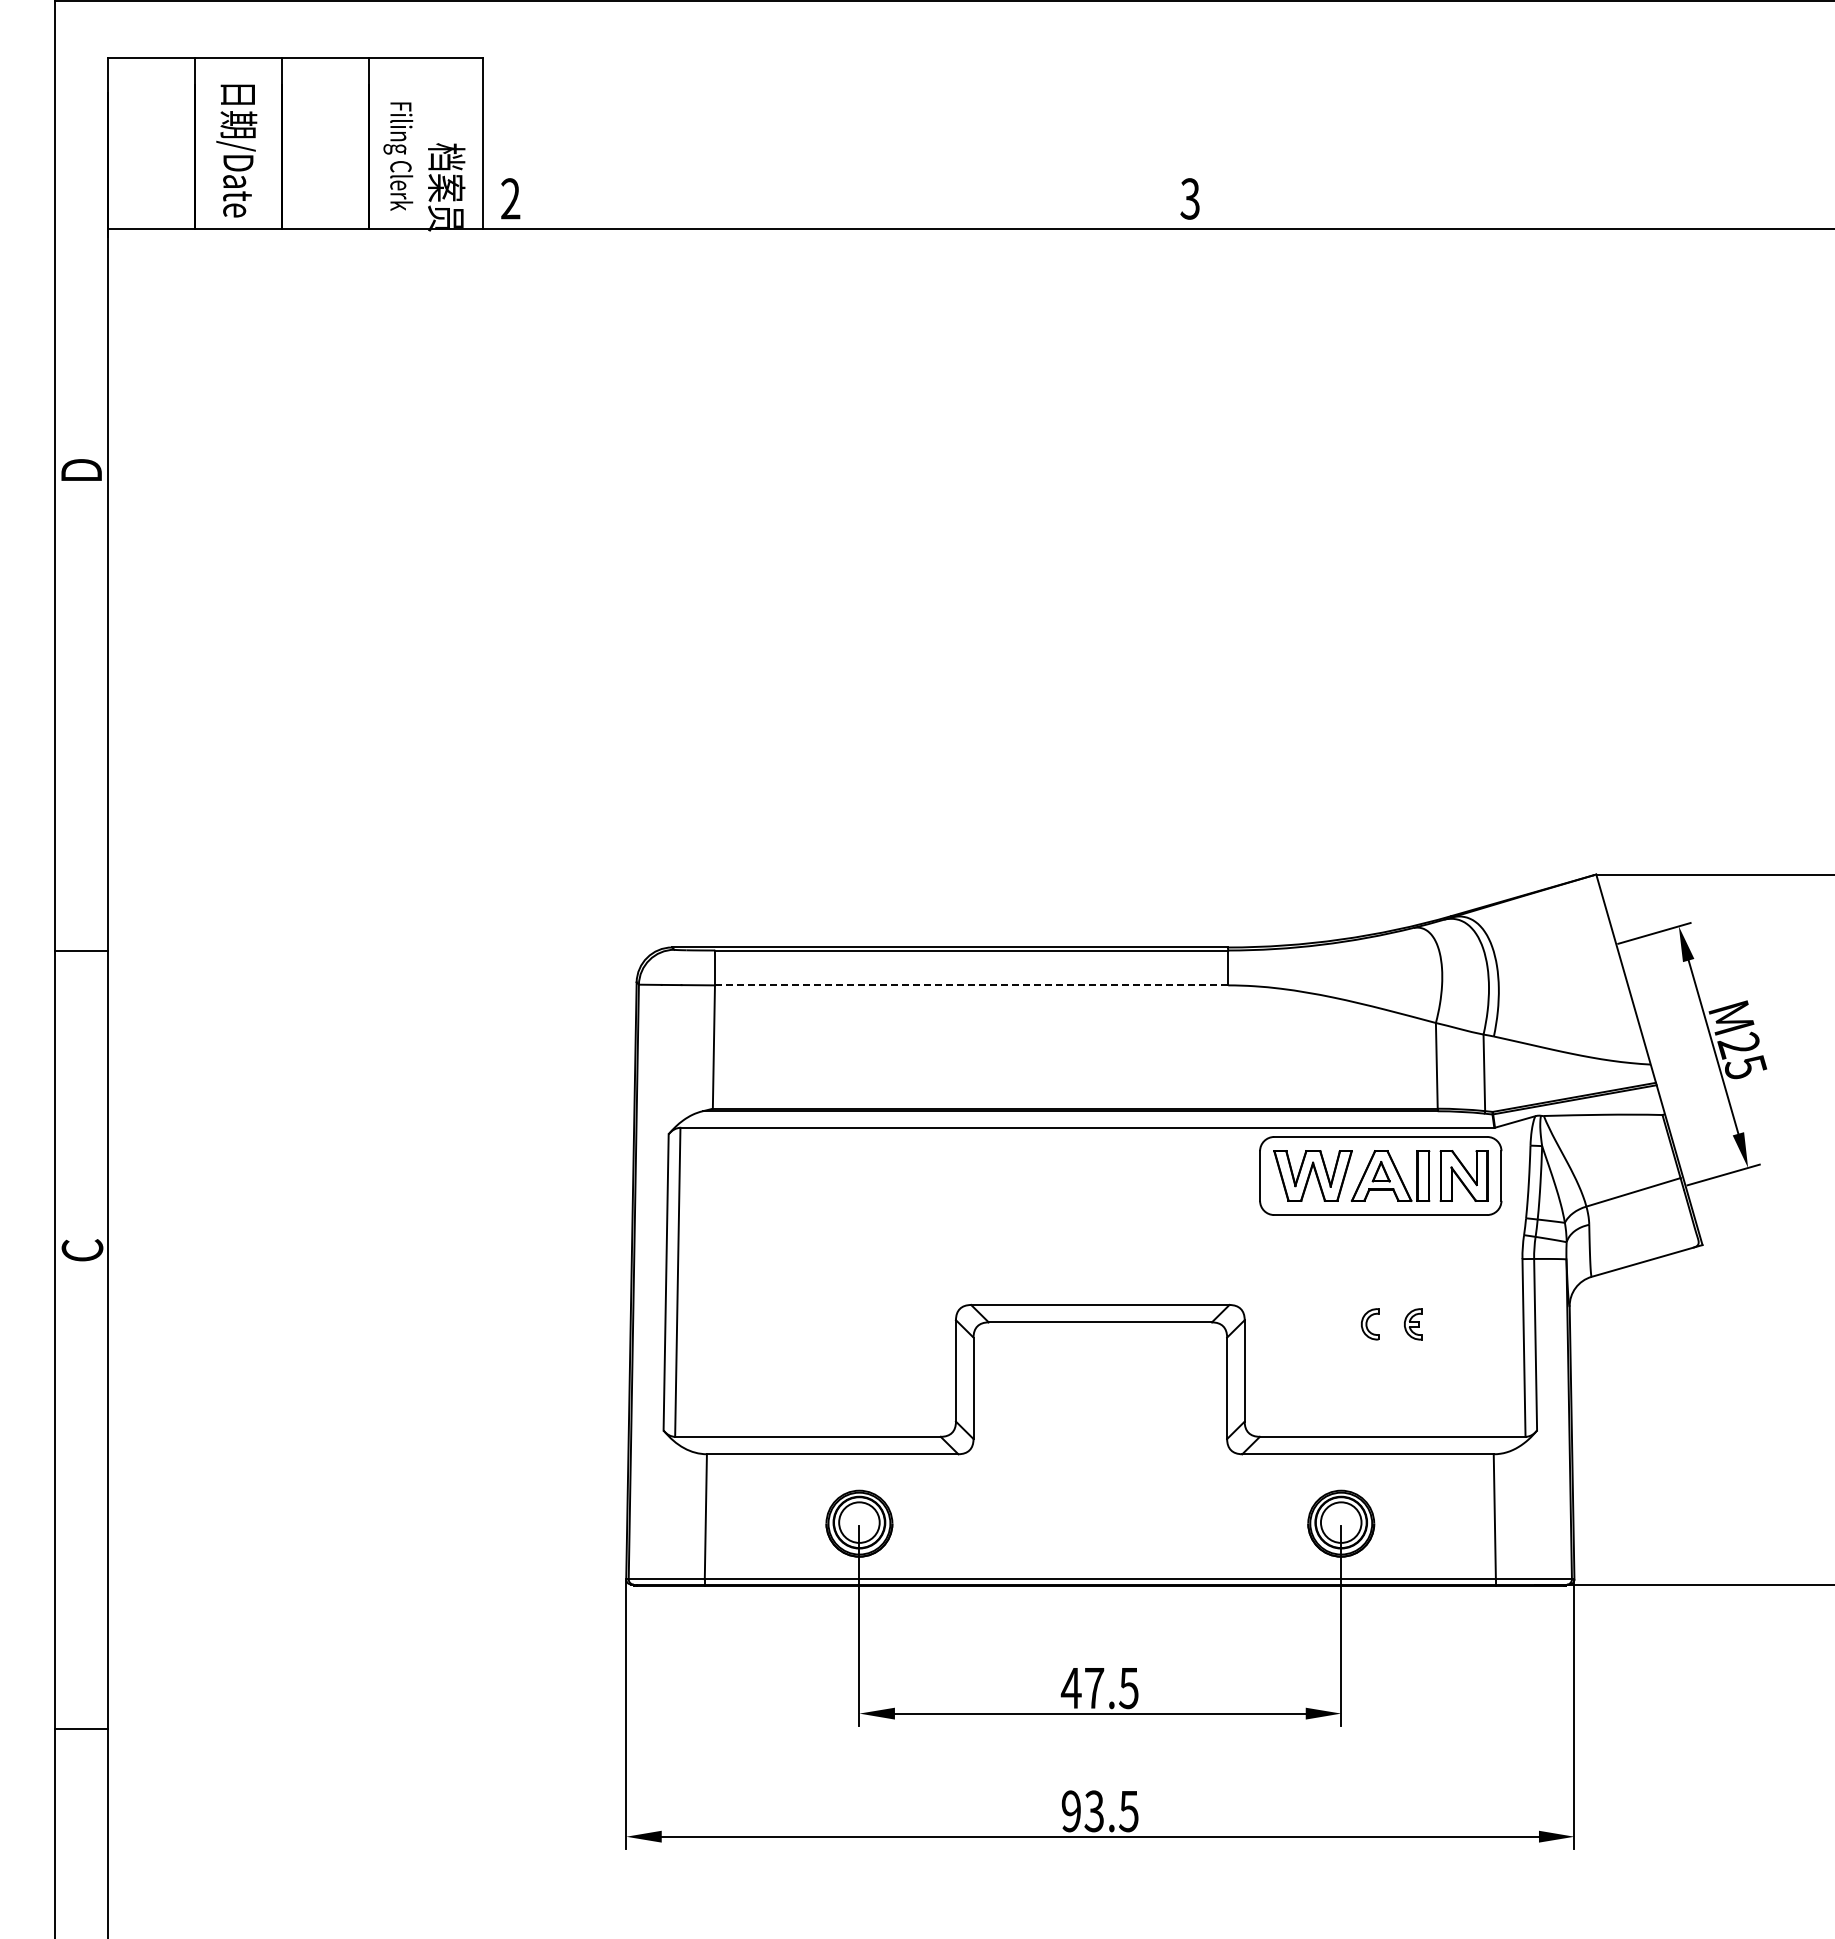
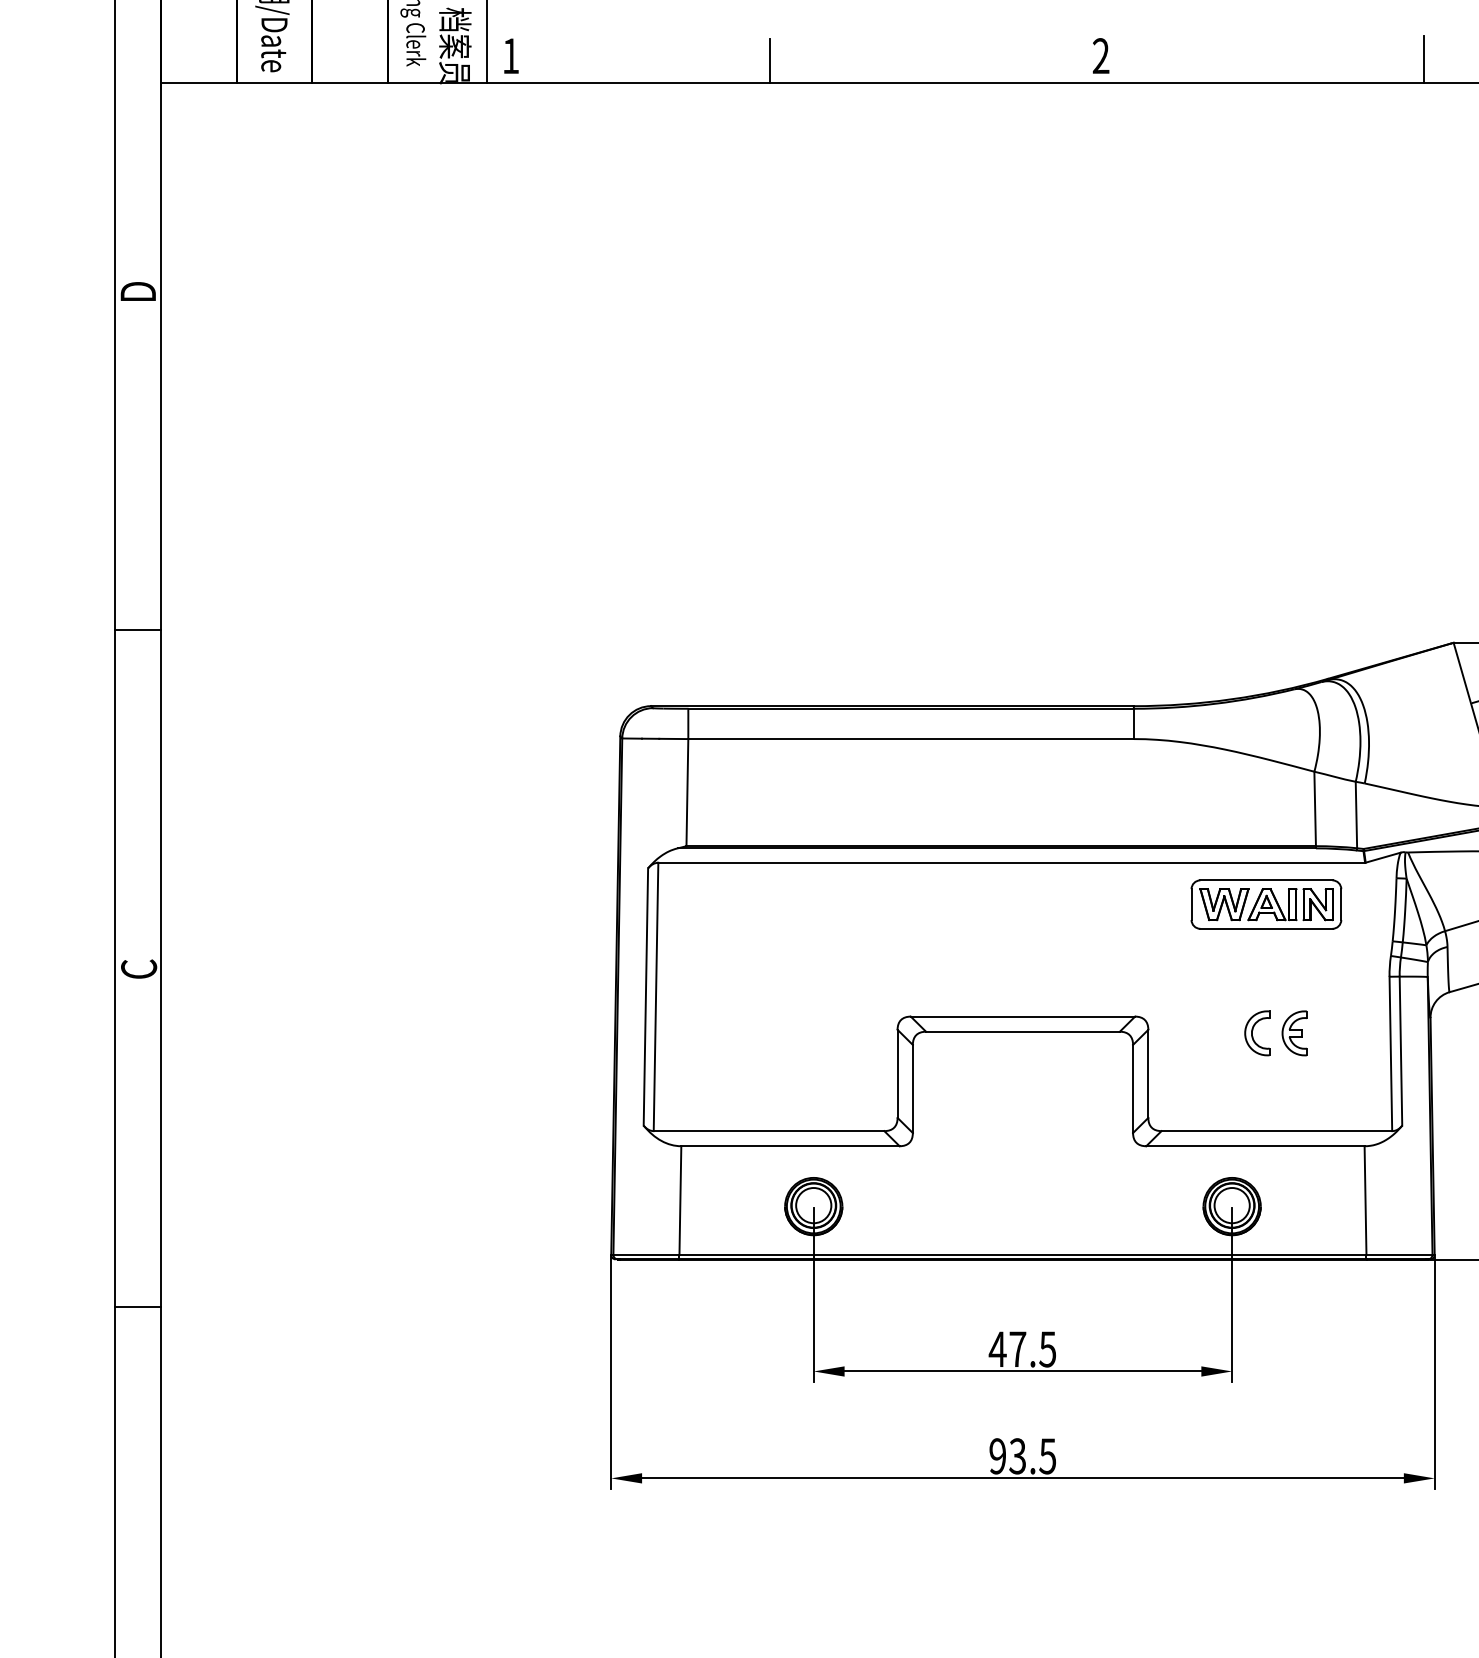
text: (510, 198) -> (510, 55), 2 -> 1
text: (1189, 198) -> (1100, 55), 3 -> 2
line: (1562, 202) -> (1424, 59), added
line: (808, 204) -> (769, 60), added
line: (81, 951) -> (138, 630), moved
line: (971, 985) -> (911, 739), dashed -> solid
part: (1380, 1175) -> (1266, 904), size x0.71
part: (1369, 1324) -> (1256, 1033), size x1.67
part: (1412, 1324) -> (1294, 1033), size x1.67
line: (81, 1729) -> (138, 1307), moved

